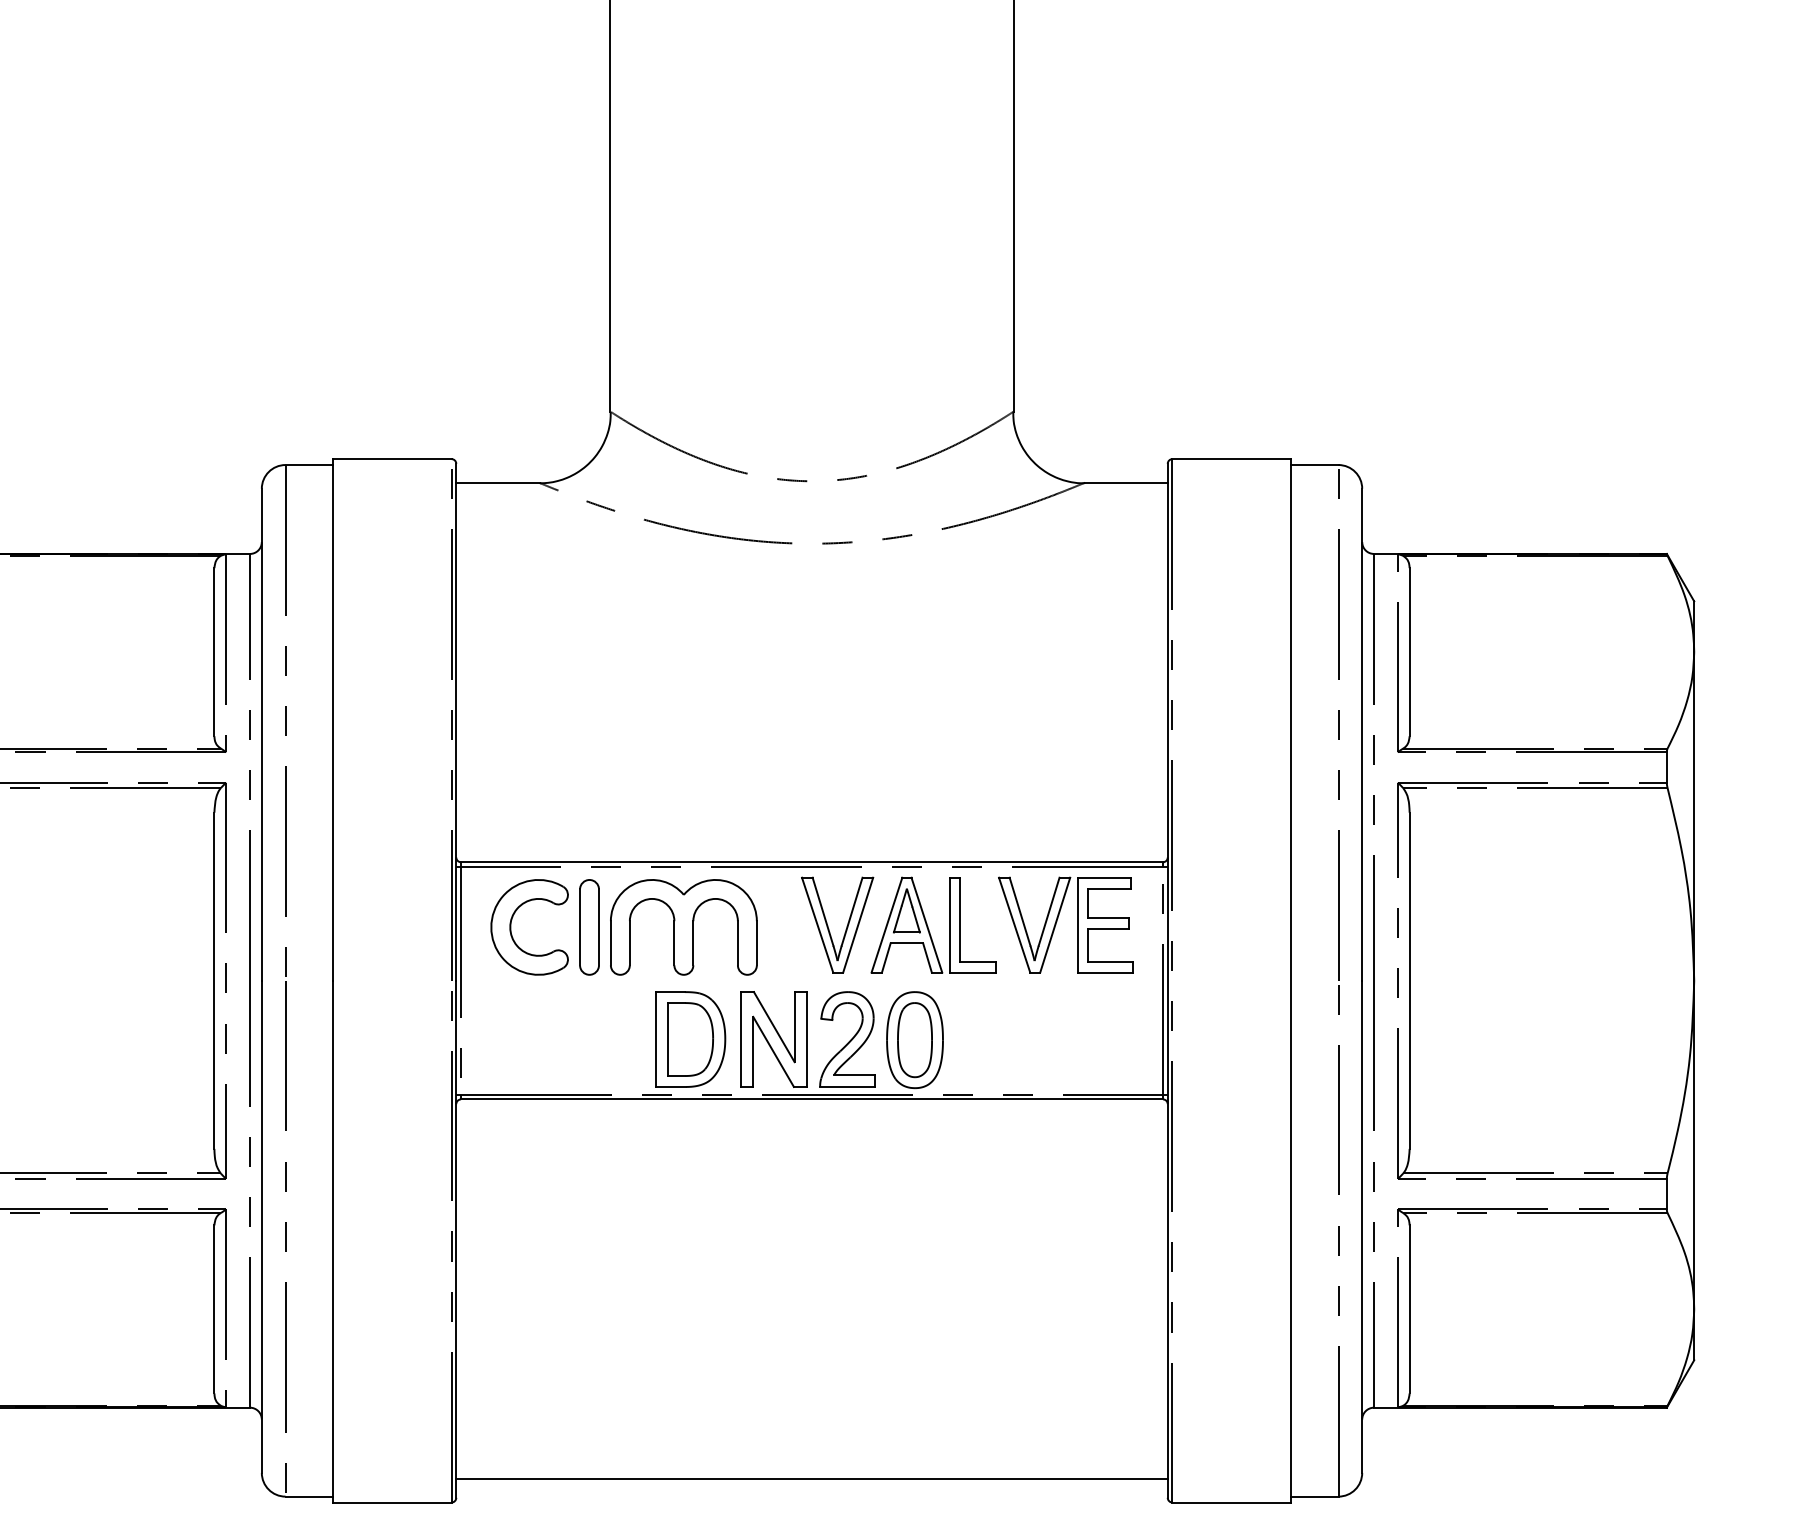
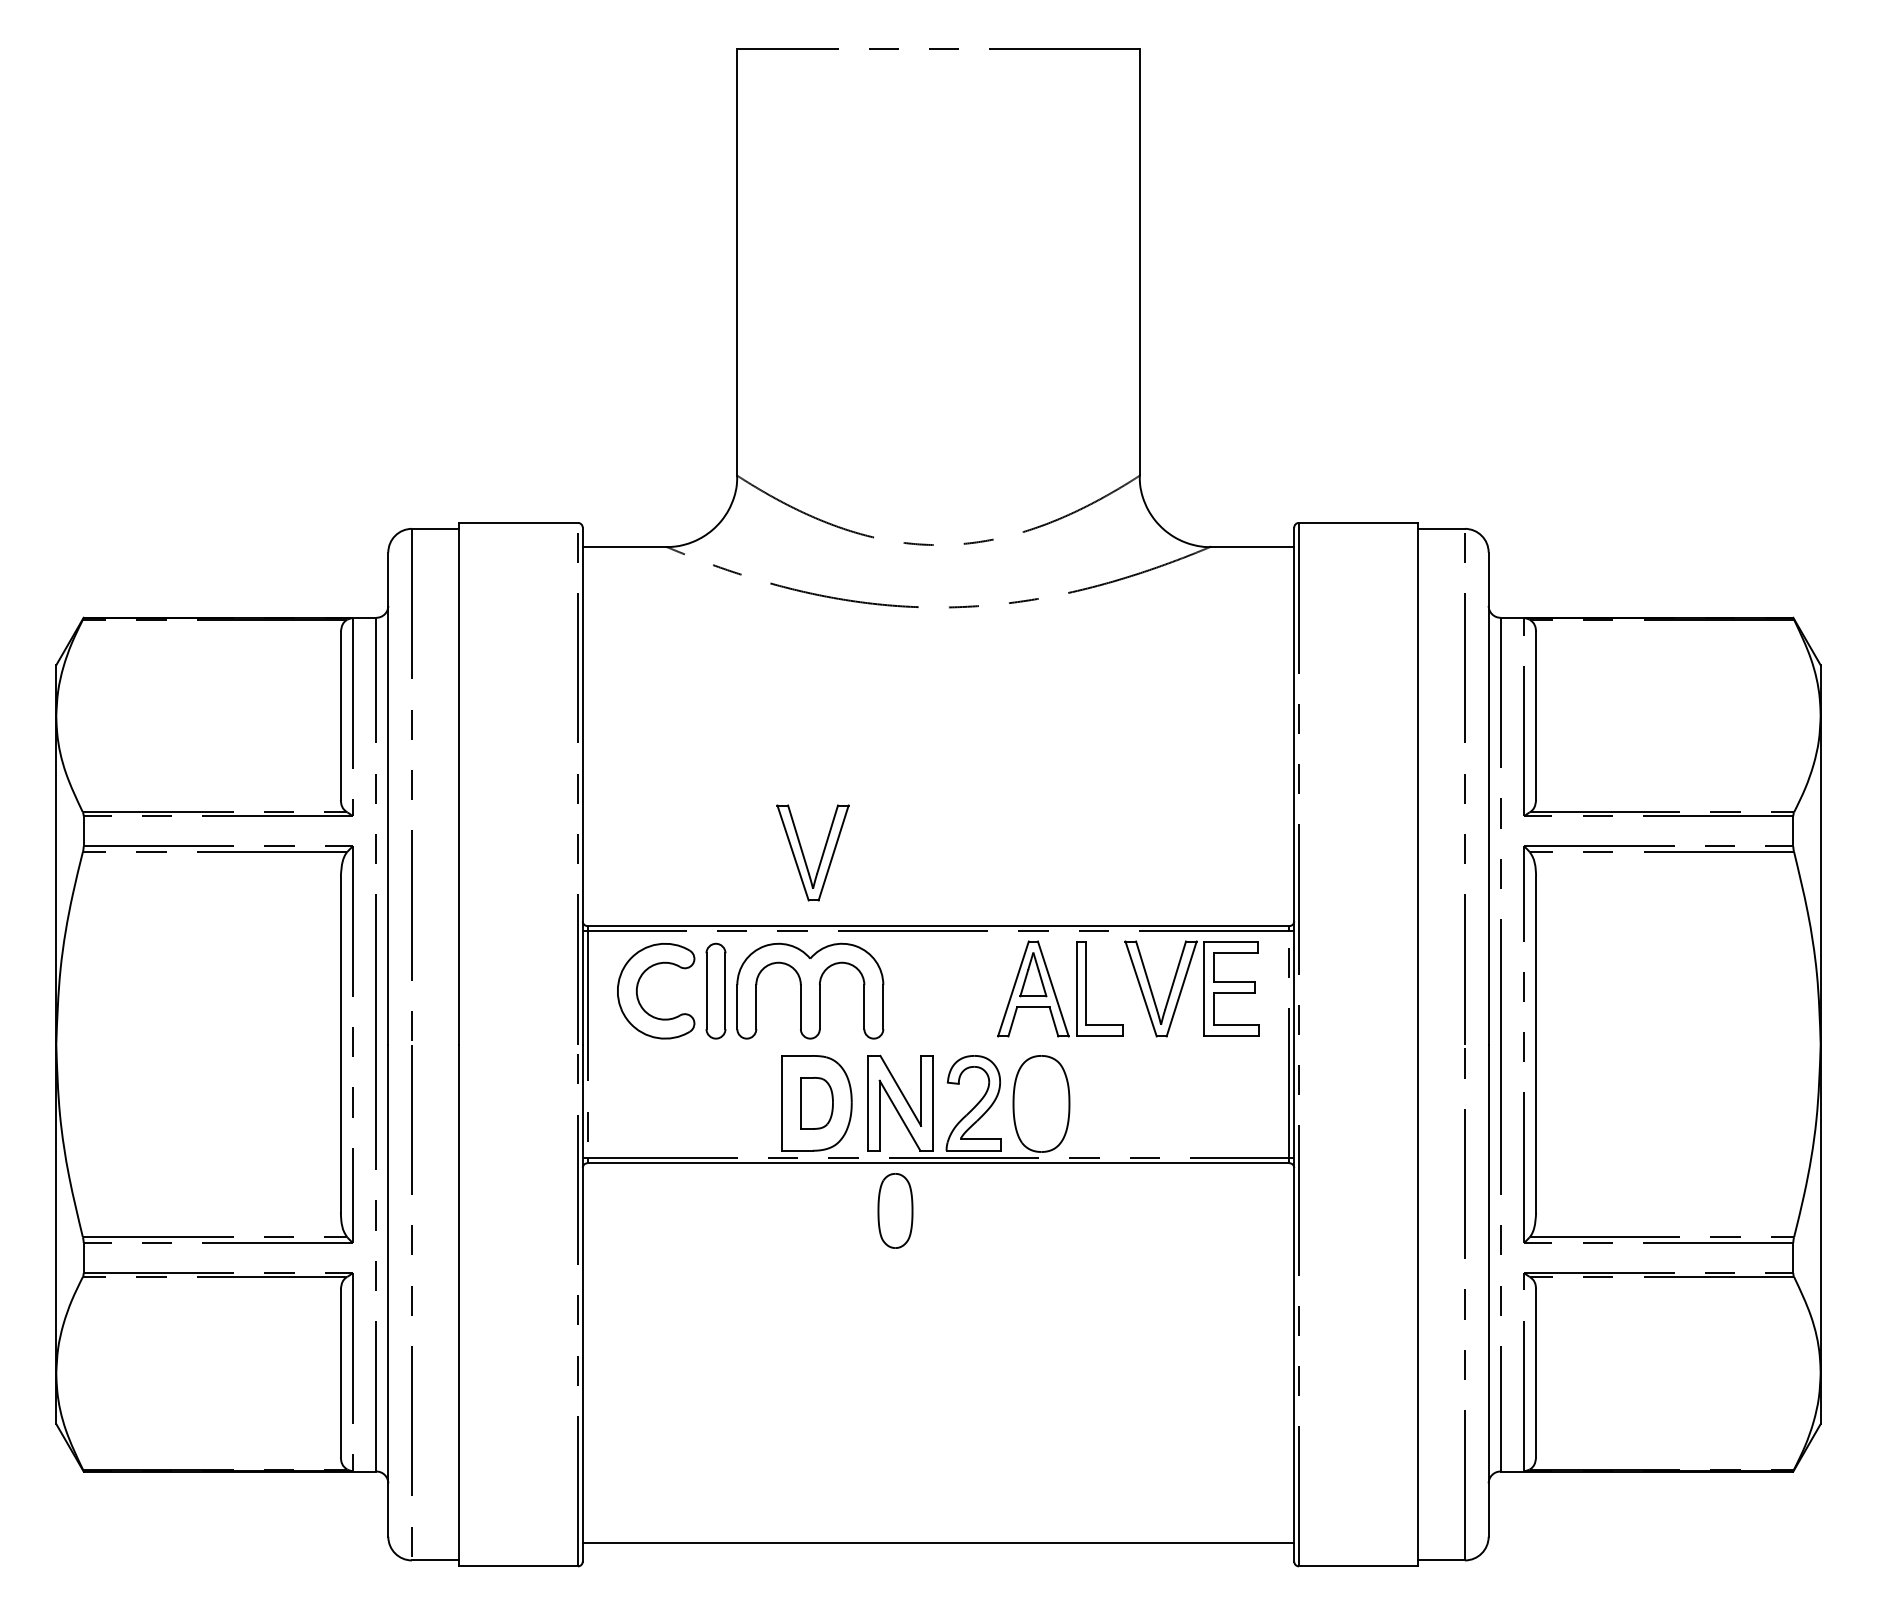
part: (829, 927) -> (804, 855), moved
part: (691, 1039) -> (817, 1103), size x0.7
part: (915, 1039) -> (895, 1210), moved

